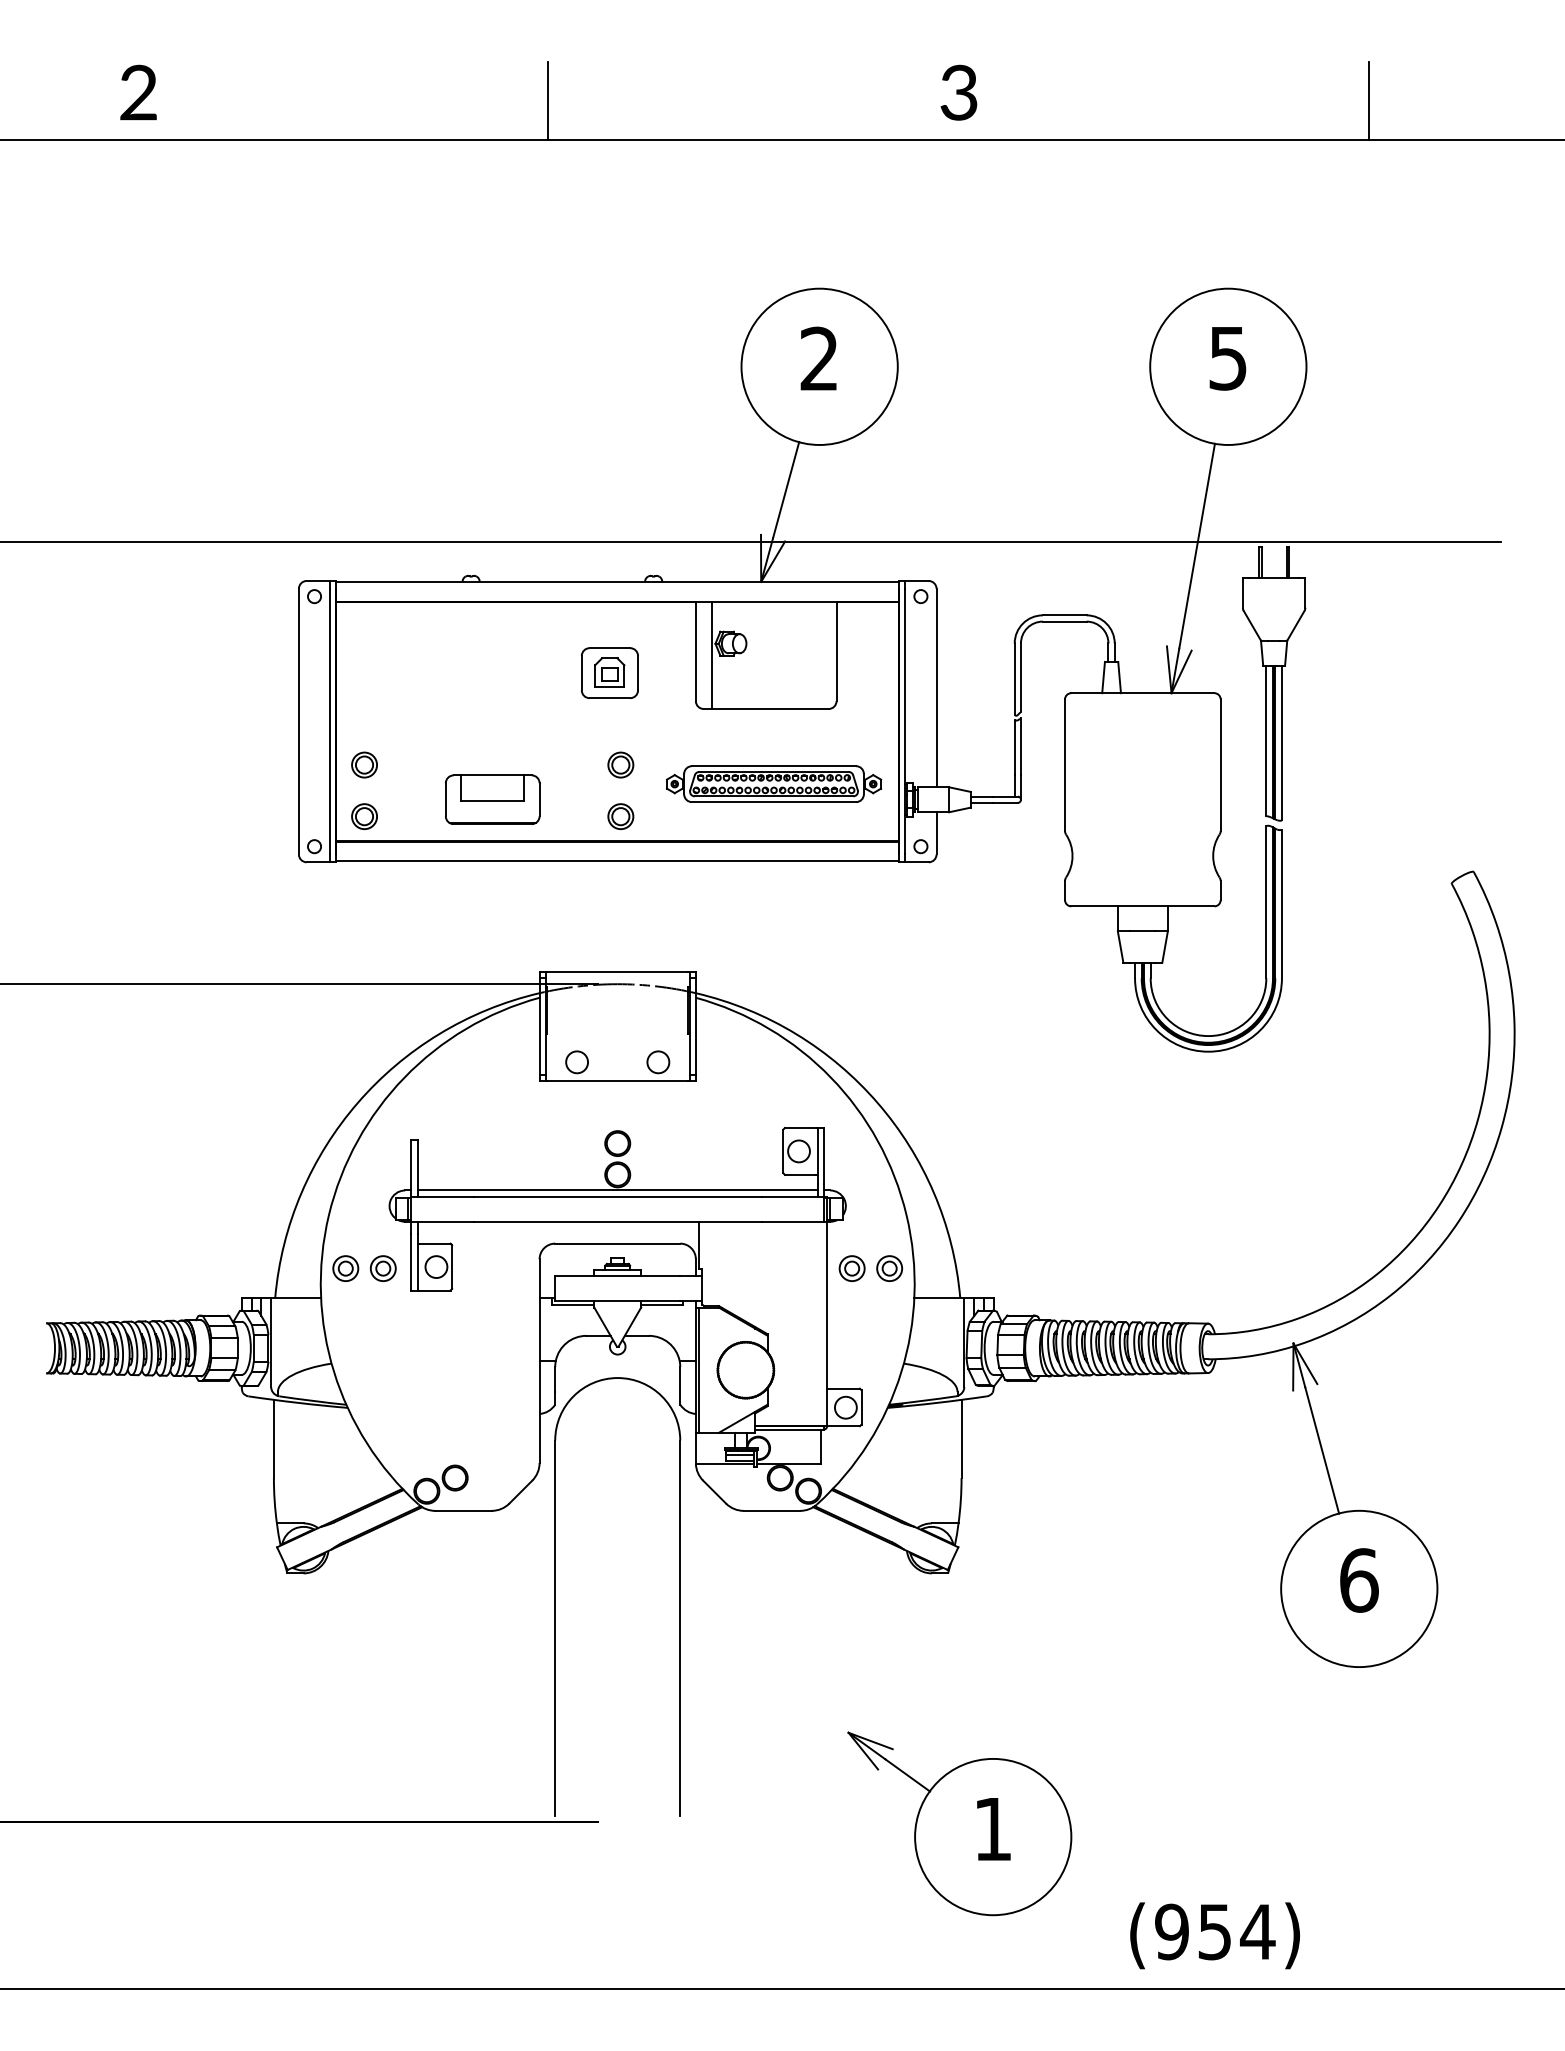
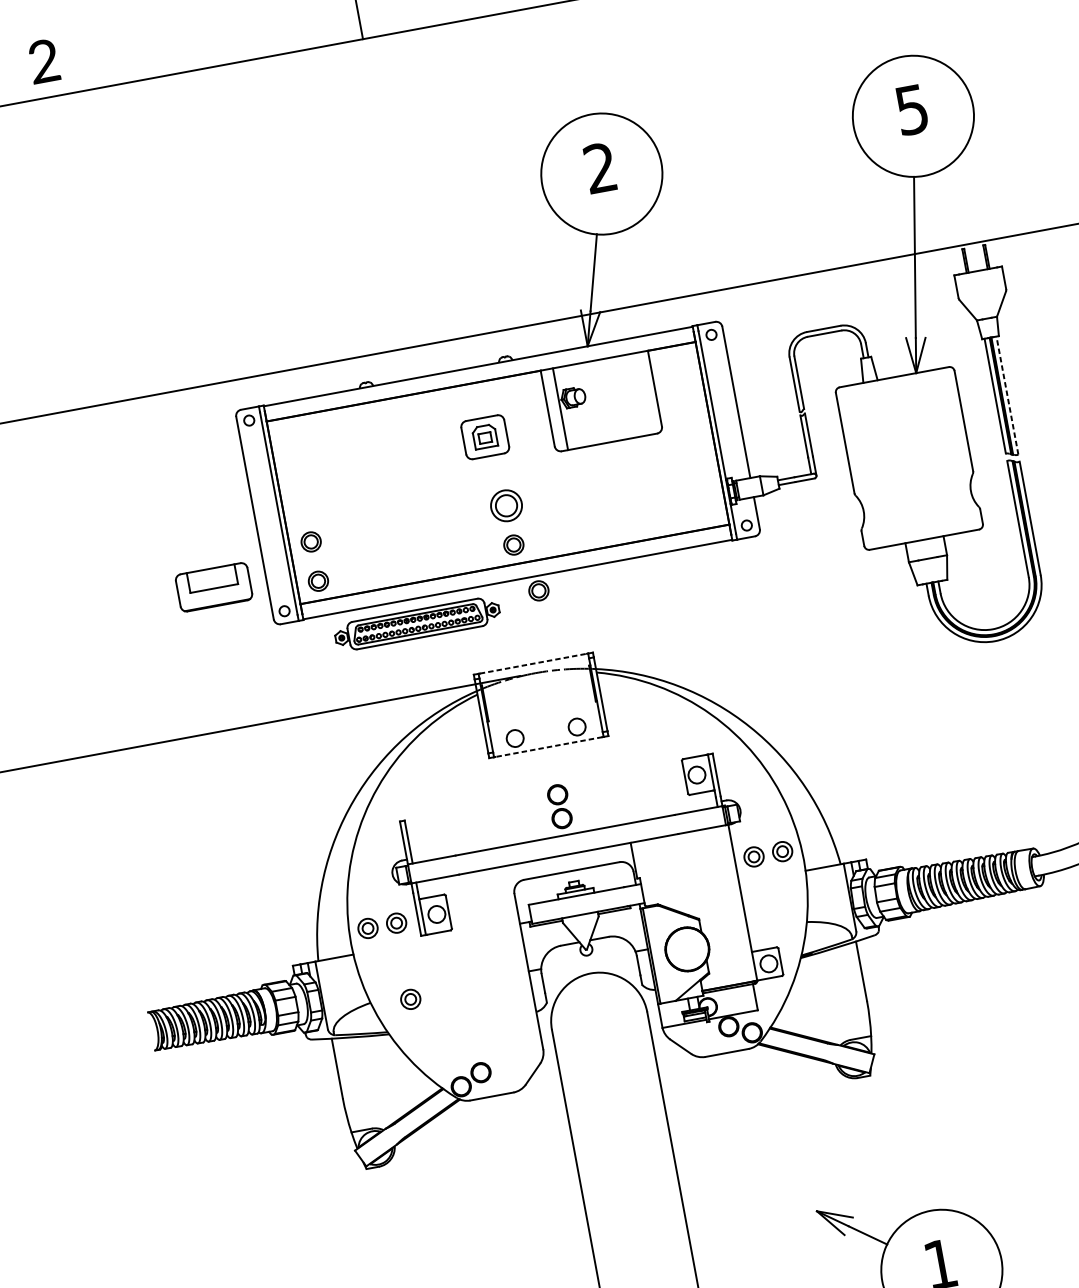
line: (1281, 742) -> (1007, 395), solid -> dashed
part: (620, 764) -> (506, 505), size x1.6
part: (773, 783) -> (416, 623), moved
part: (492, 799) -> (213, 587), moved
part: (641, 880) -> (538, 590), added
line: (618, 971) -> (533, 663), solid -> dashed
line: (617, 1081) -> (548, 747), solid -> dashed
line: (617, 1190) -> (564, 830), removed
part: (382, 1368) -> (410, 999), added

